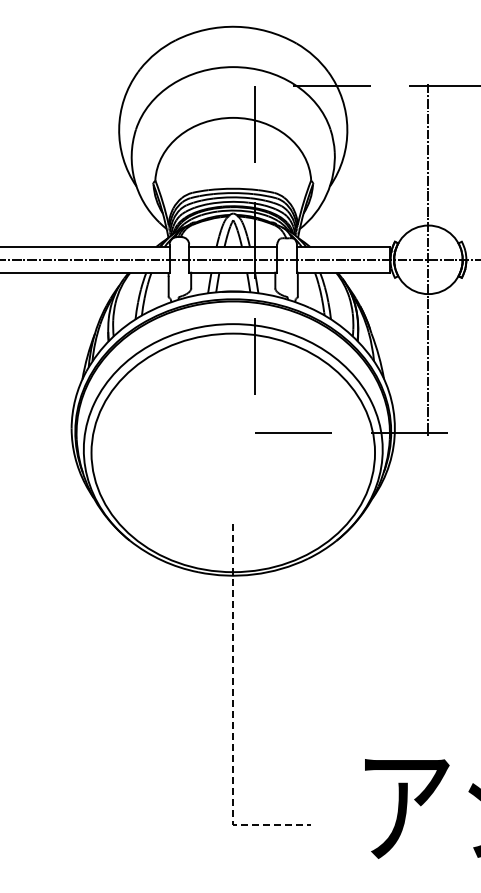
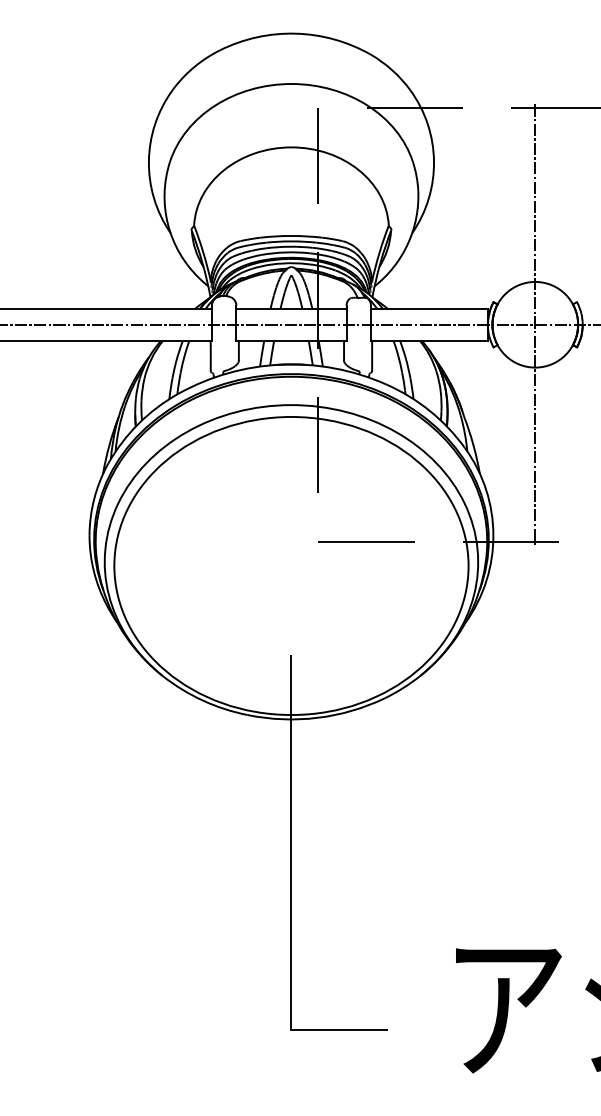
line: (233, 713) -> (291, 891), dashed -> solid

